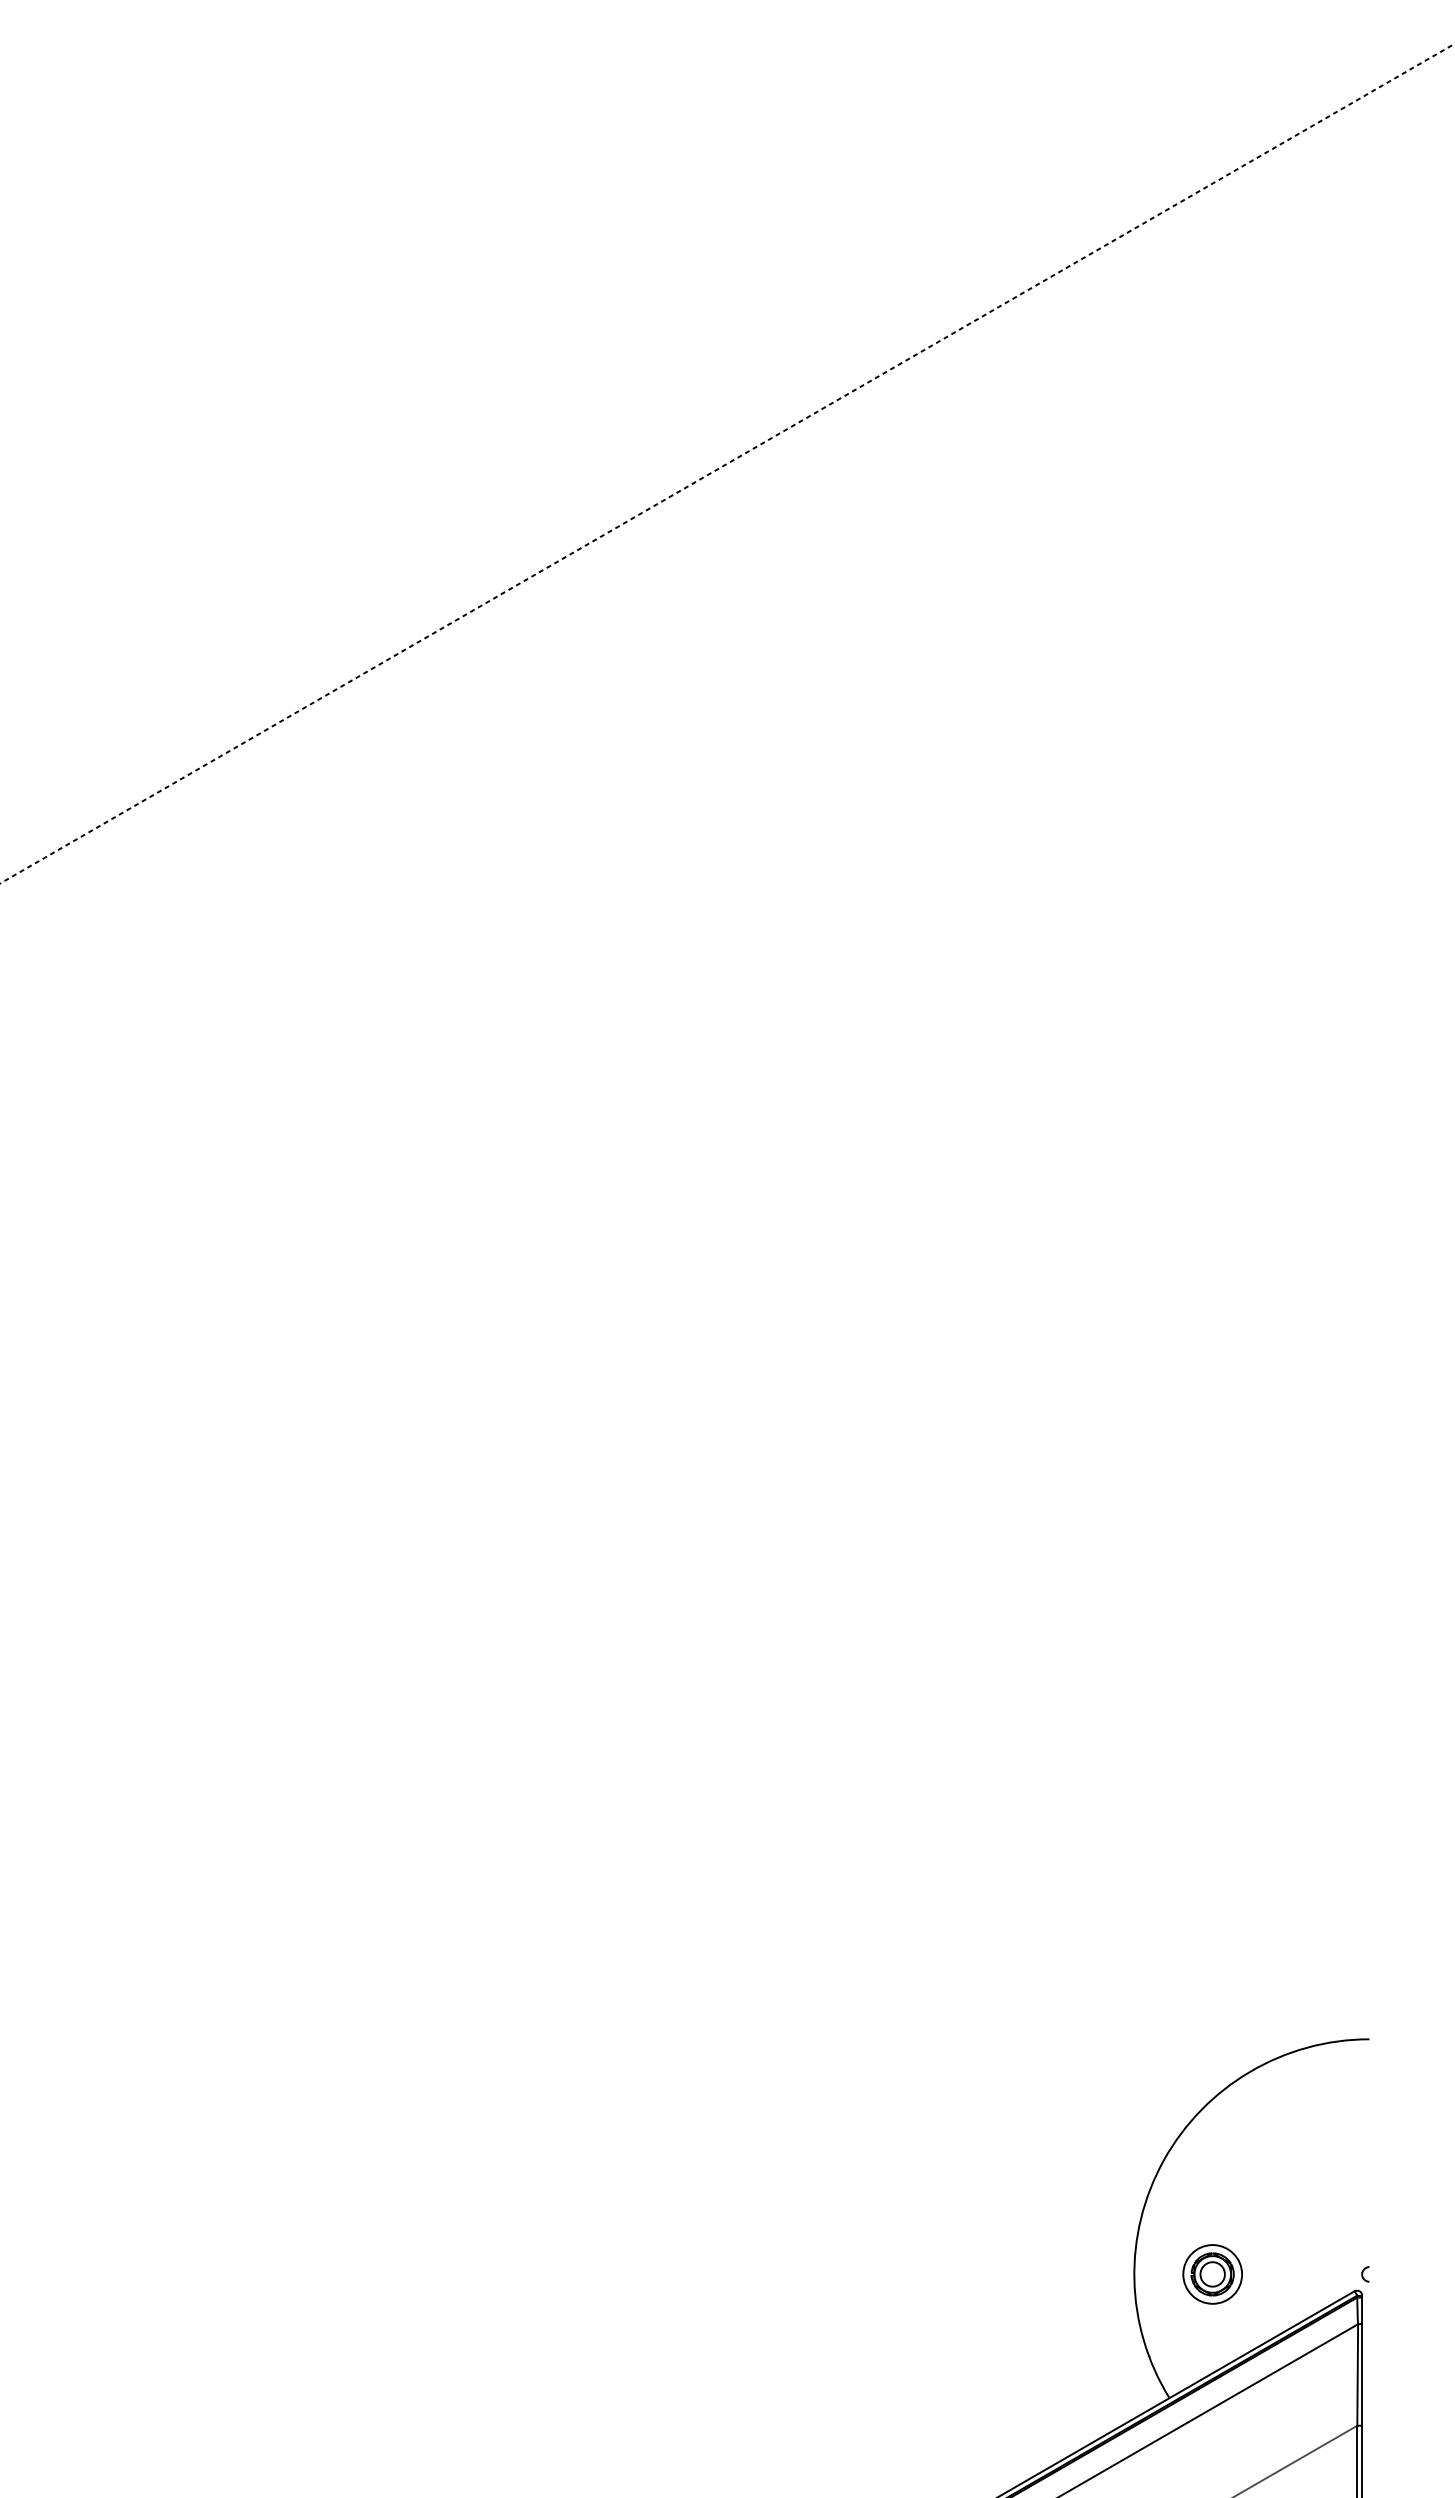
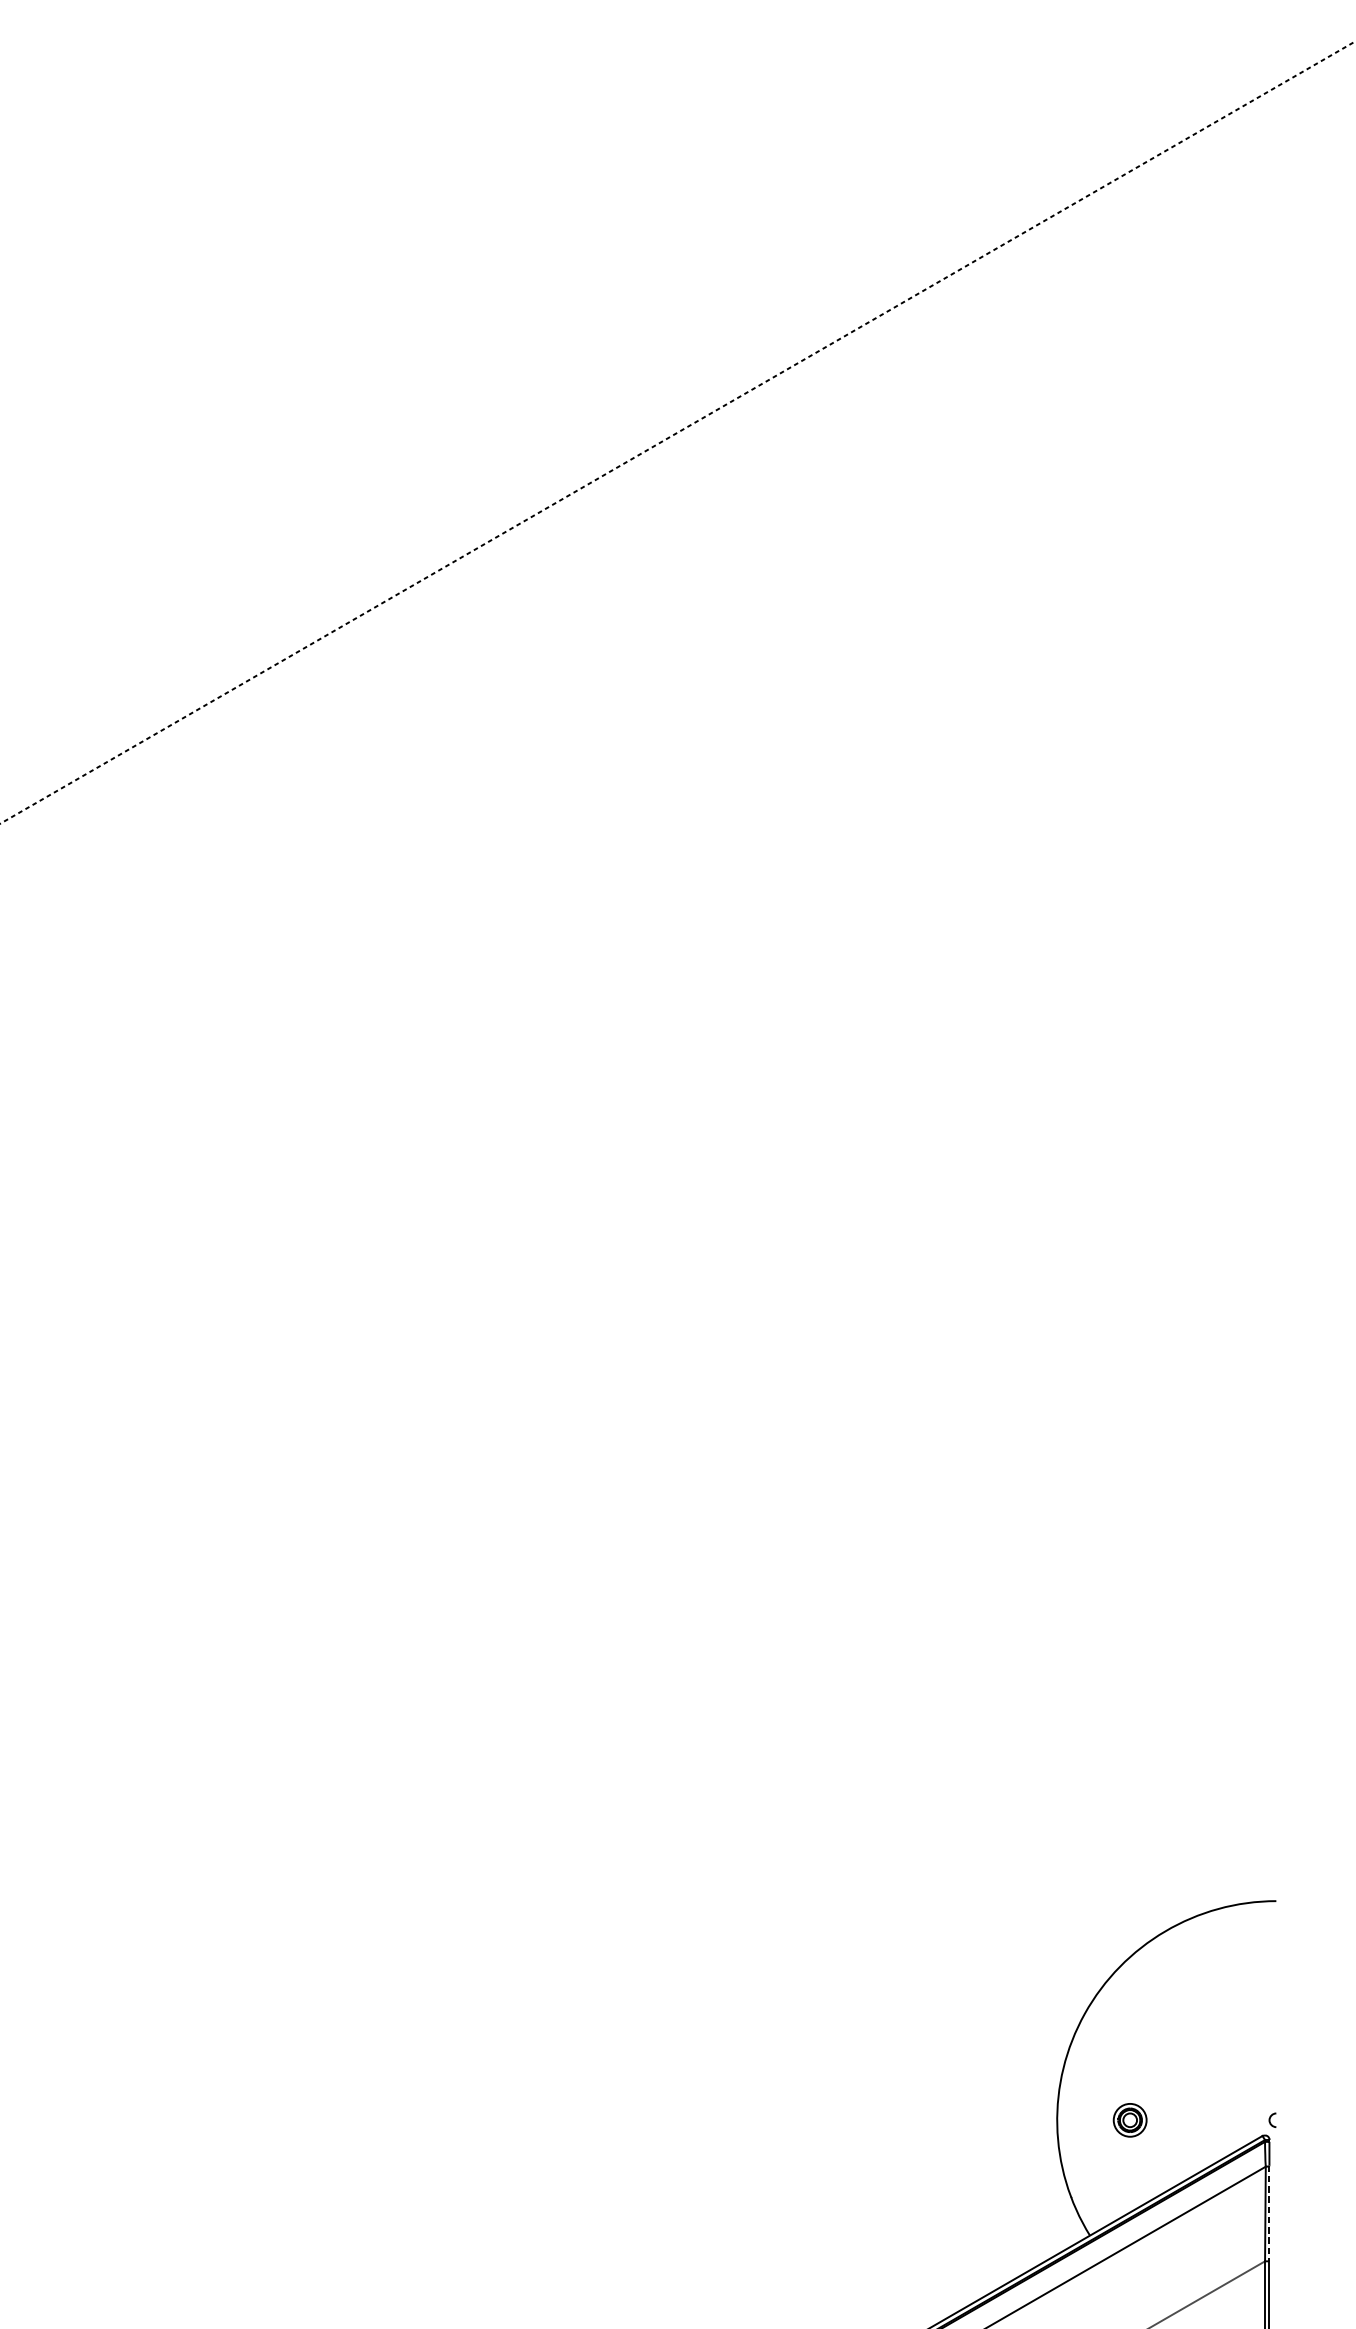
part: (1212, 2274) -> (1130, 2120), size x0.6
line: (1362, 2374) -> (1269, 2213), solid -> dashed

